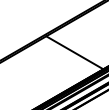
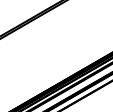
line: (74, 52) -> (69, 37), removed

